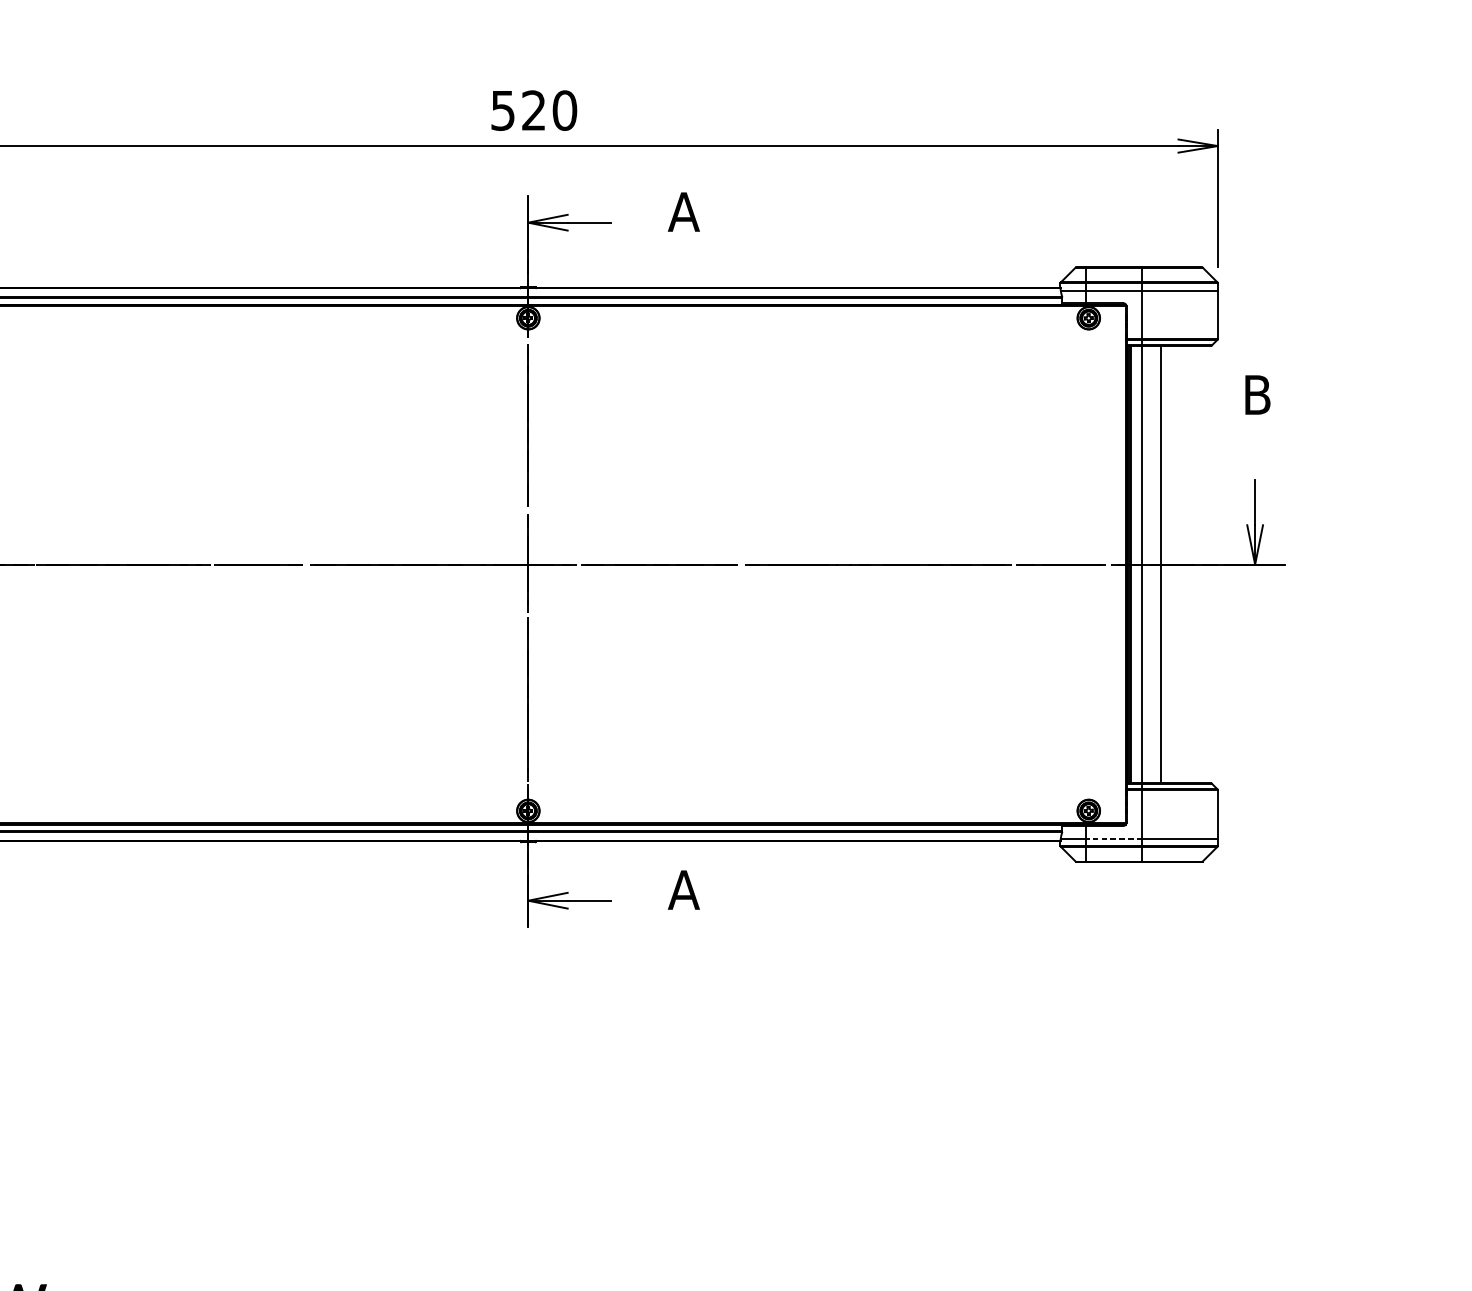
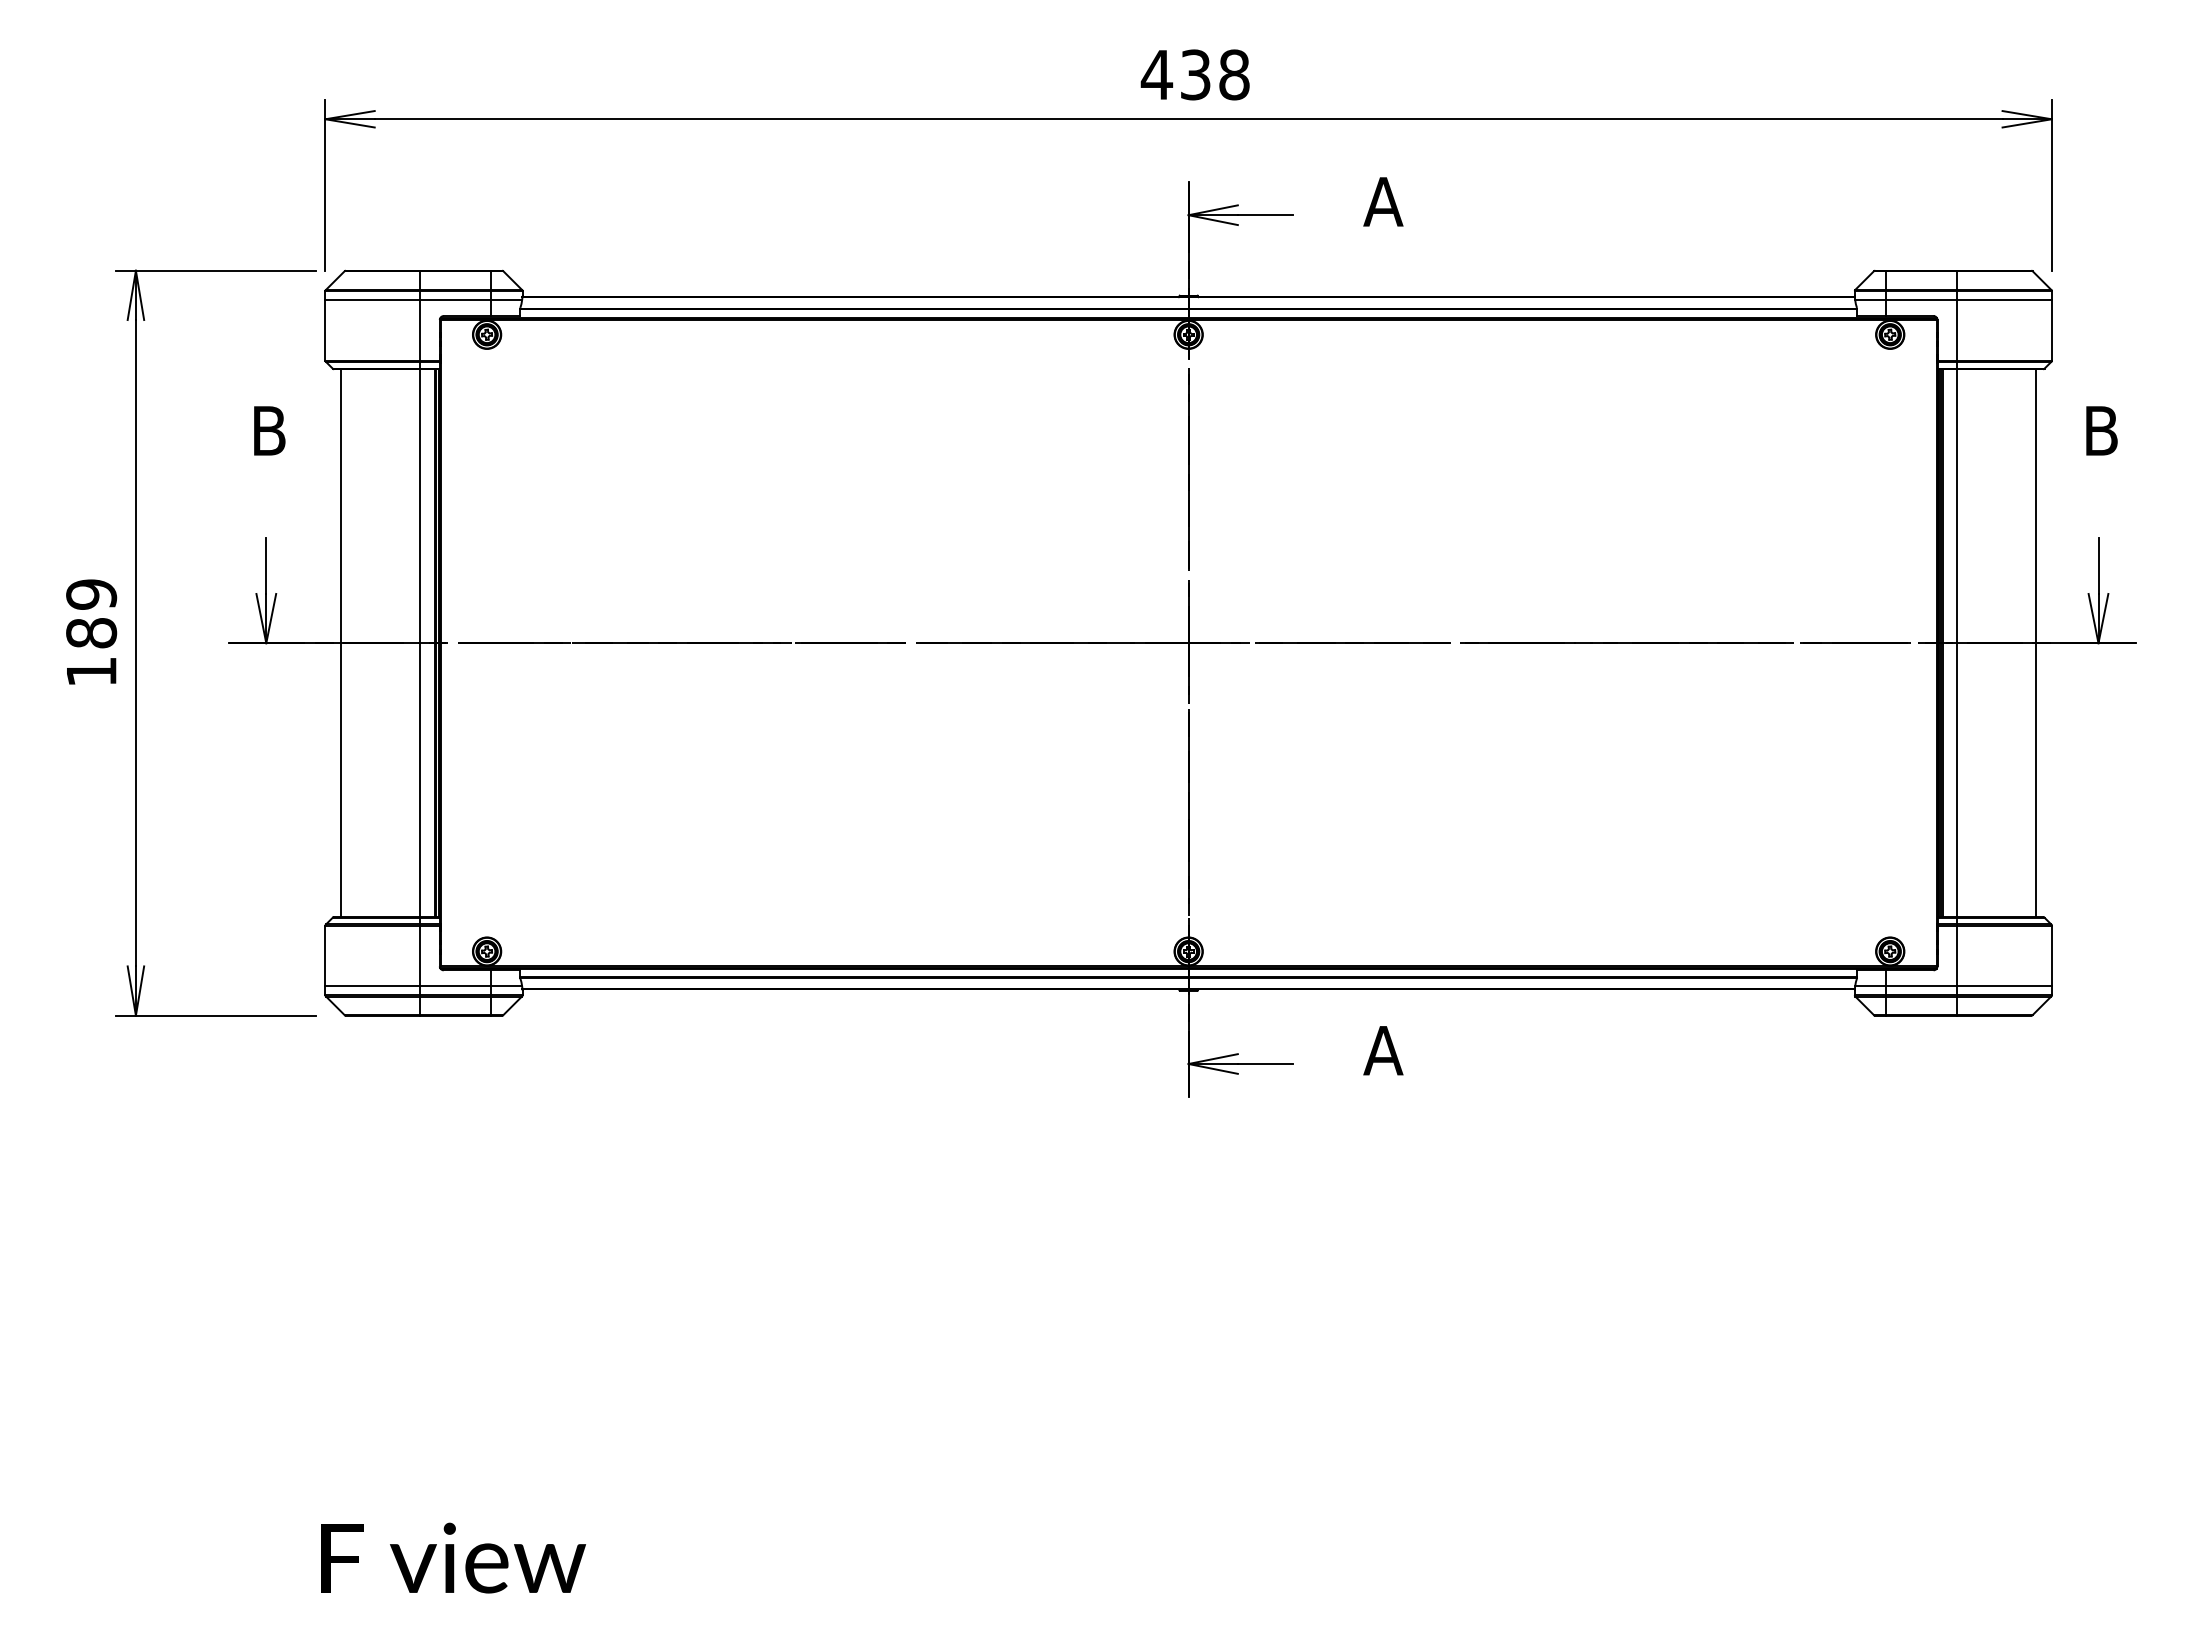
text: (533, 110) -> (1194, 74), 520 -> 438
line: (1160, 564) -> (2036, 643), moved
line: (1113, 838) -> (1921, 986), dashed -> solid

